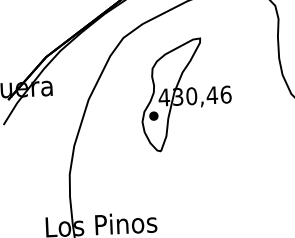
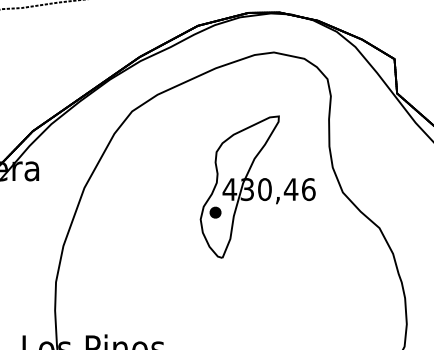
part: (185, 94) -> (257, 186), moved

